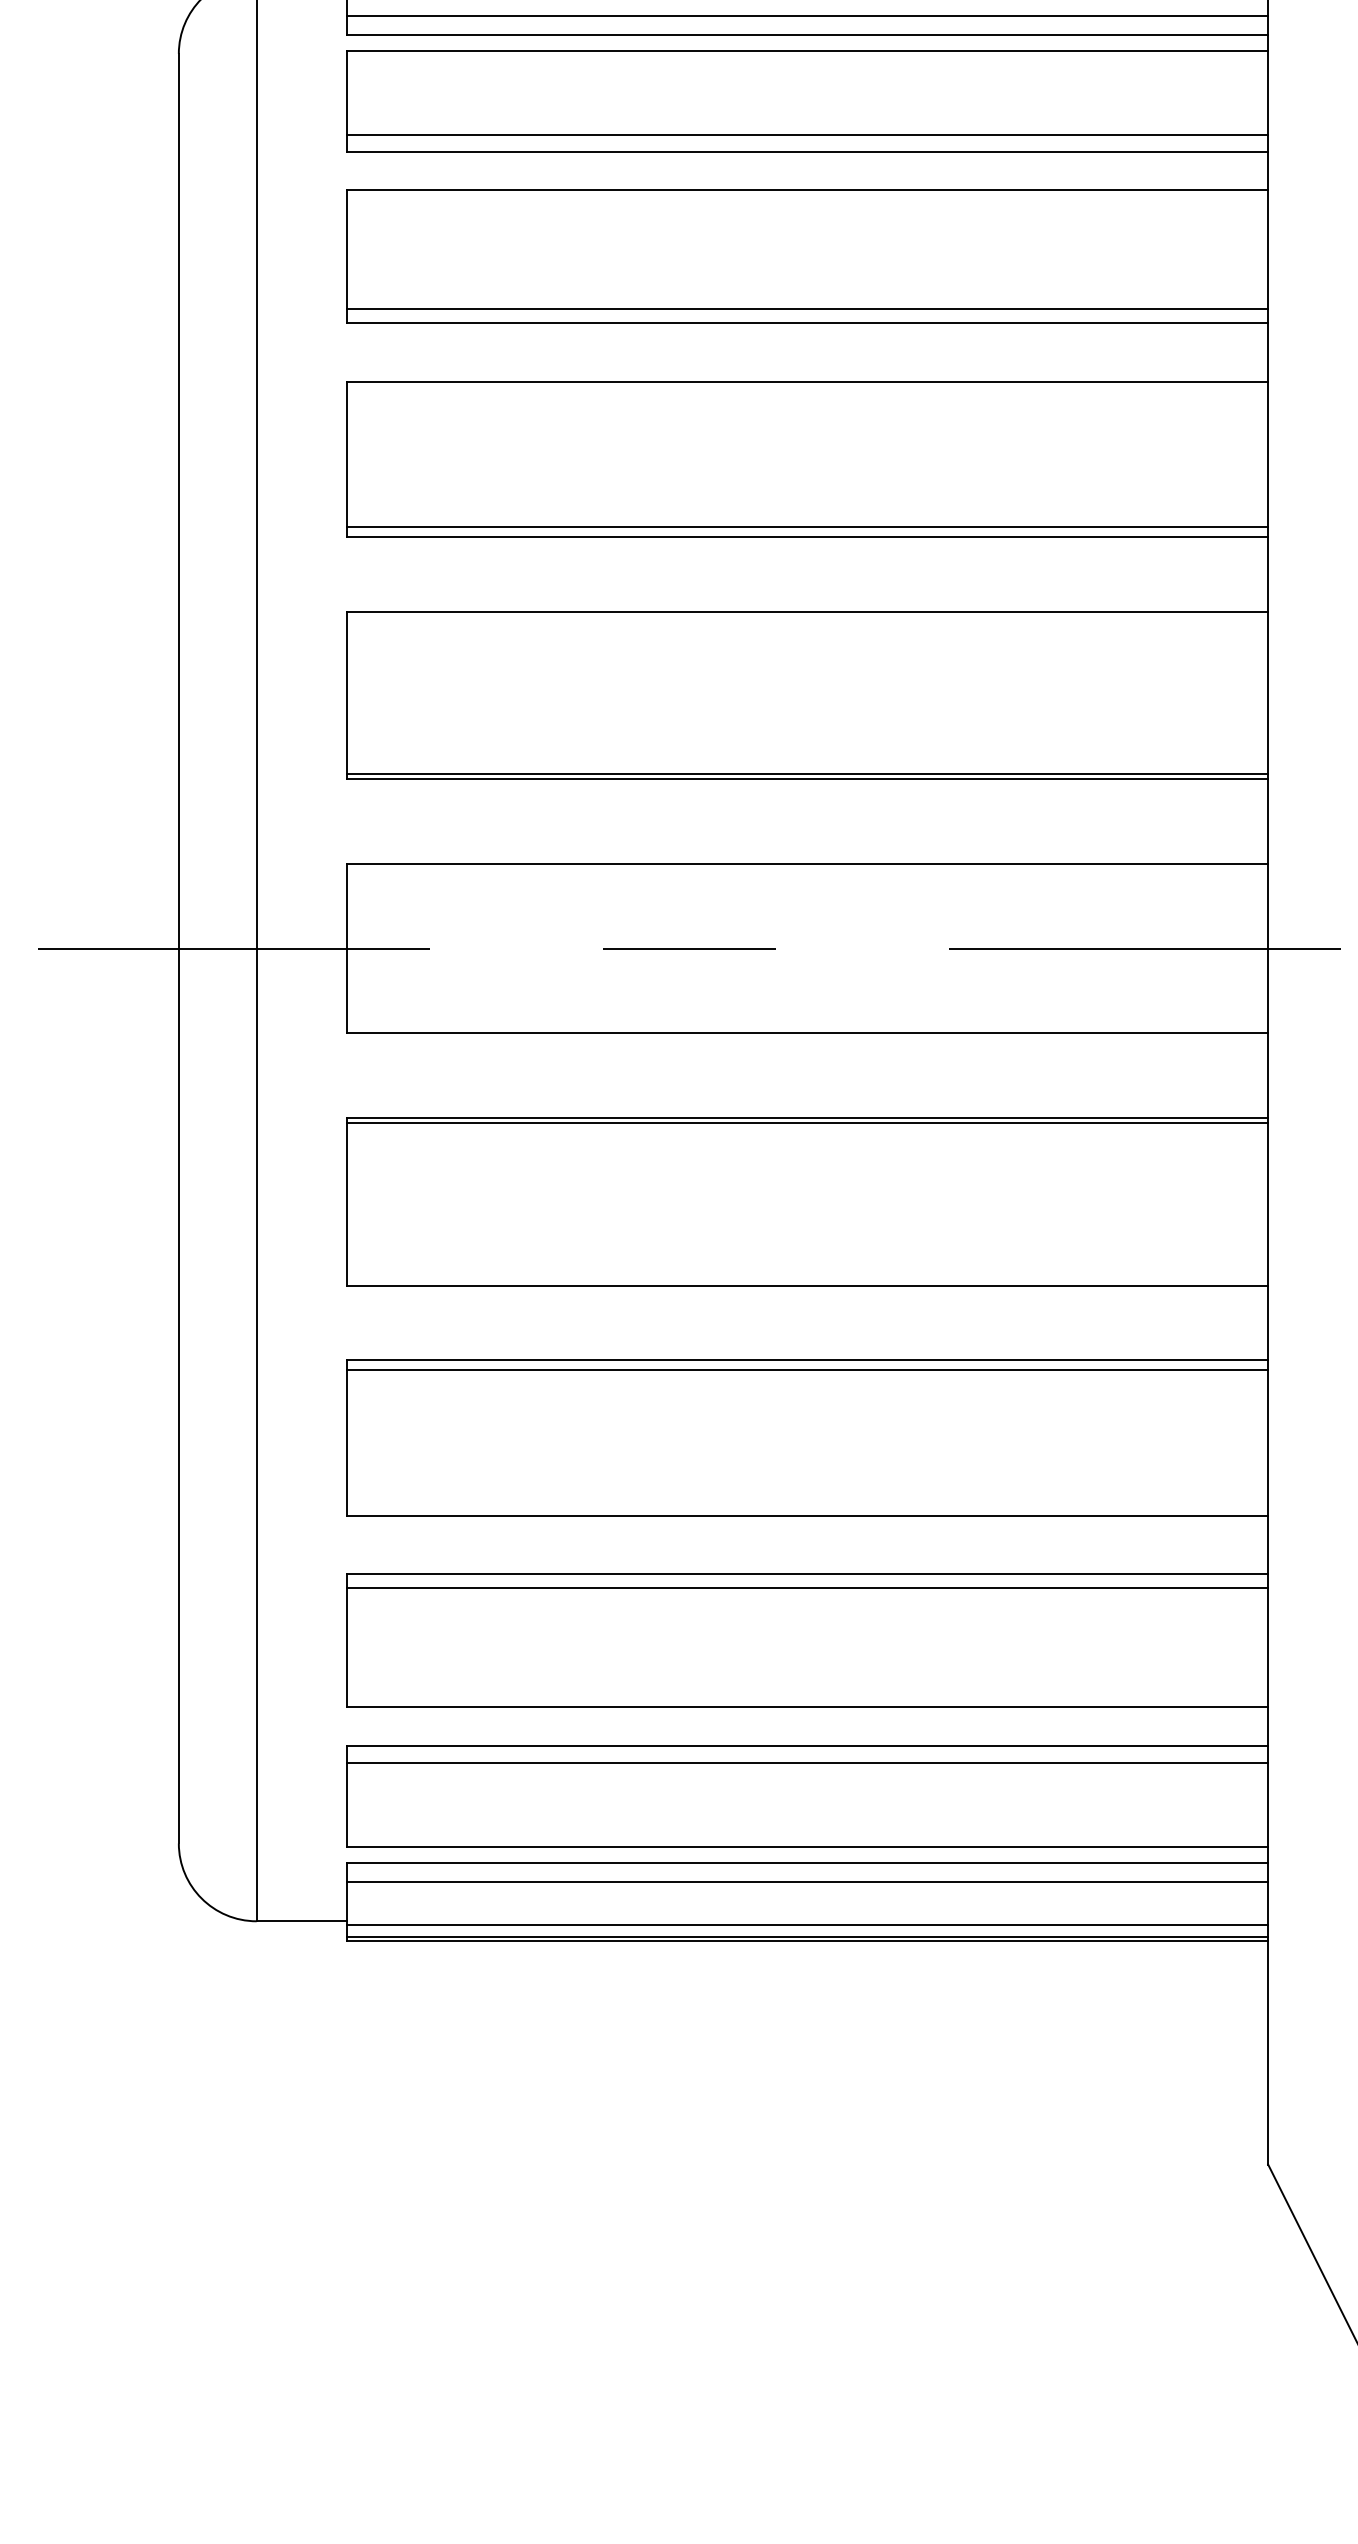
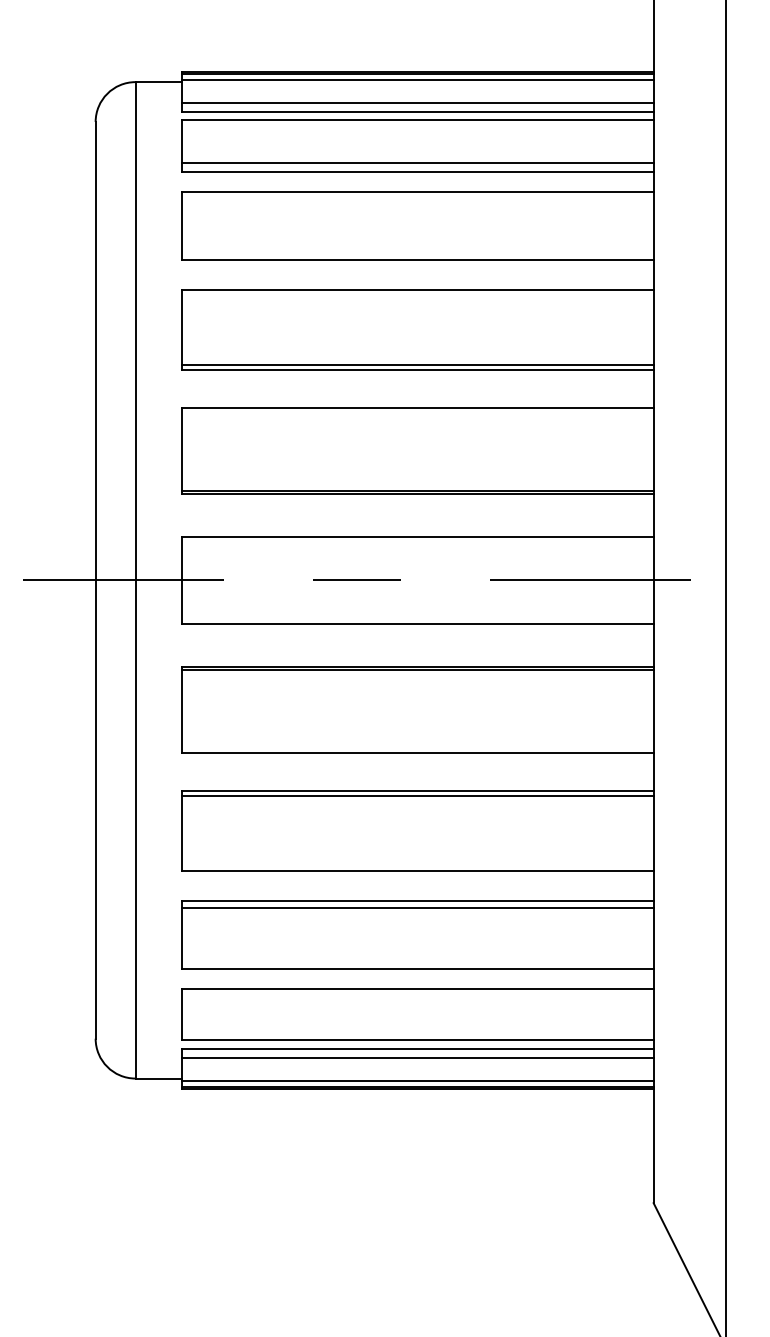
line: (807, 308) -> (417, 252), removed
line: (807, 1763) -> (417, 997), removed

